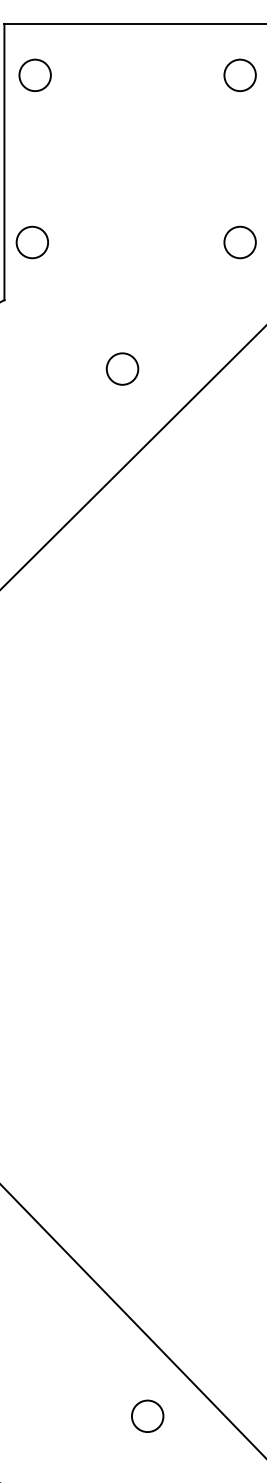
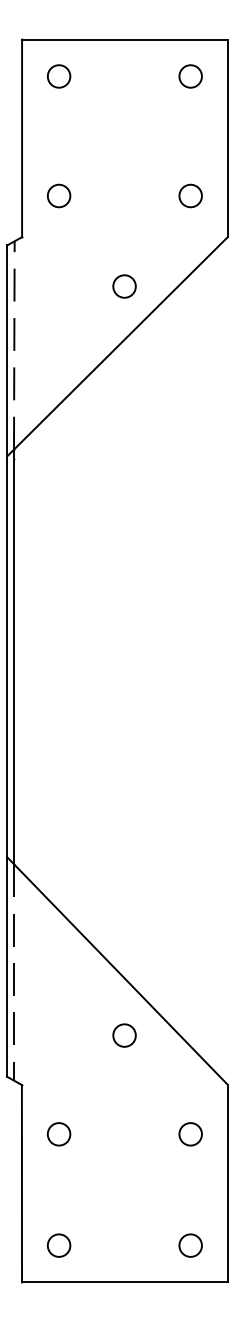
circle: (35, 75) -> (59, 76), moved
circle: (32, 241) -> (59, 195), moved
circle: (122, 369) -> (124, 286), moved

